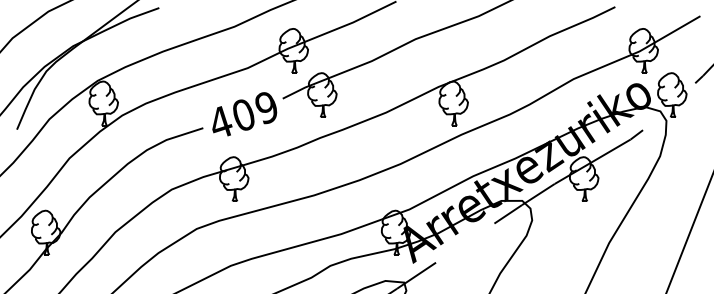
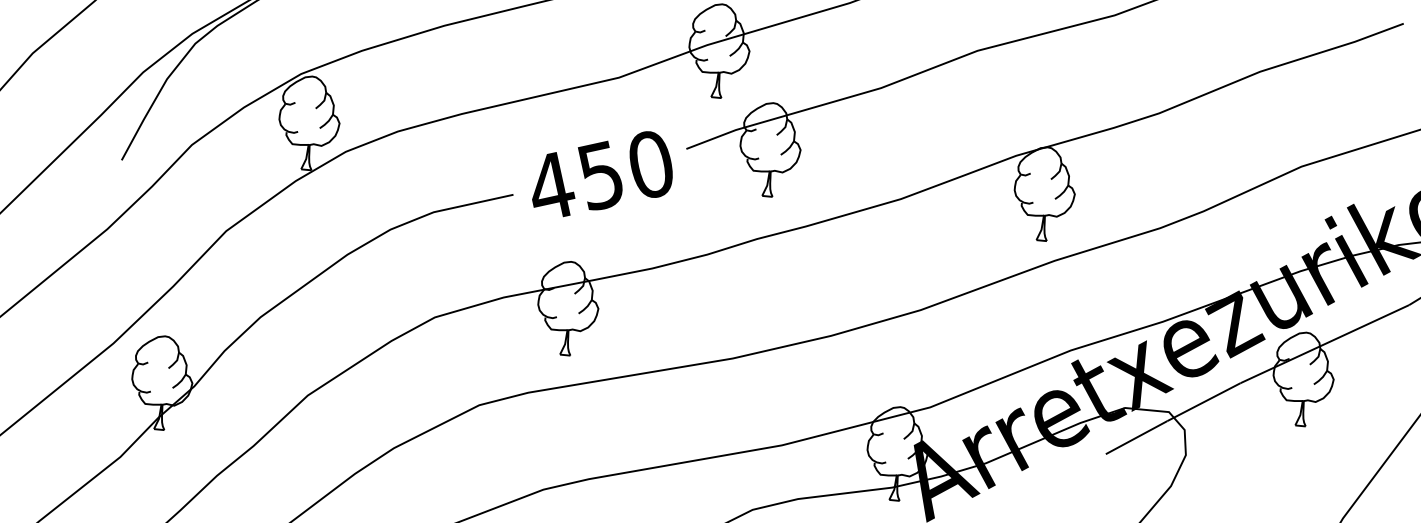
text: (254, 111) -> (624, 170), 409 -> 450

